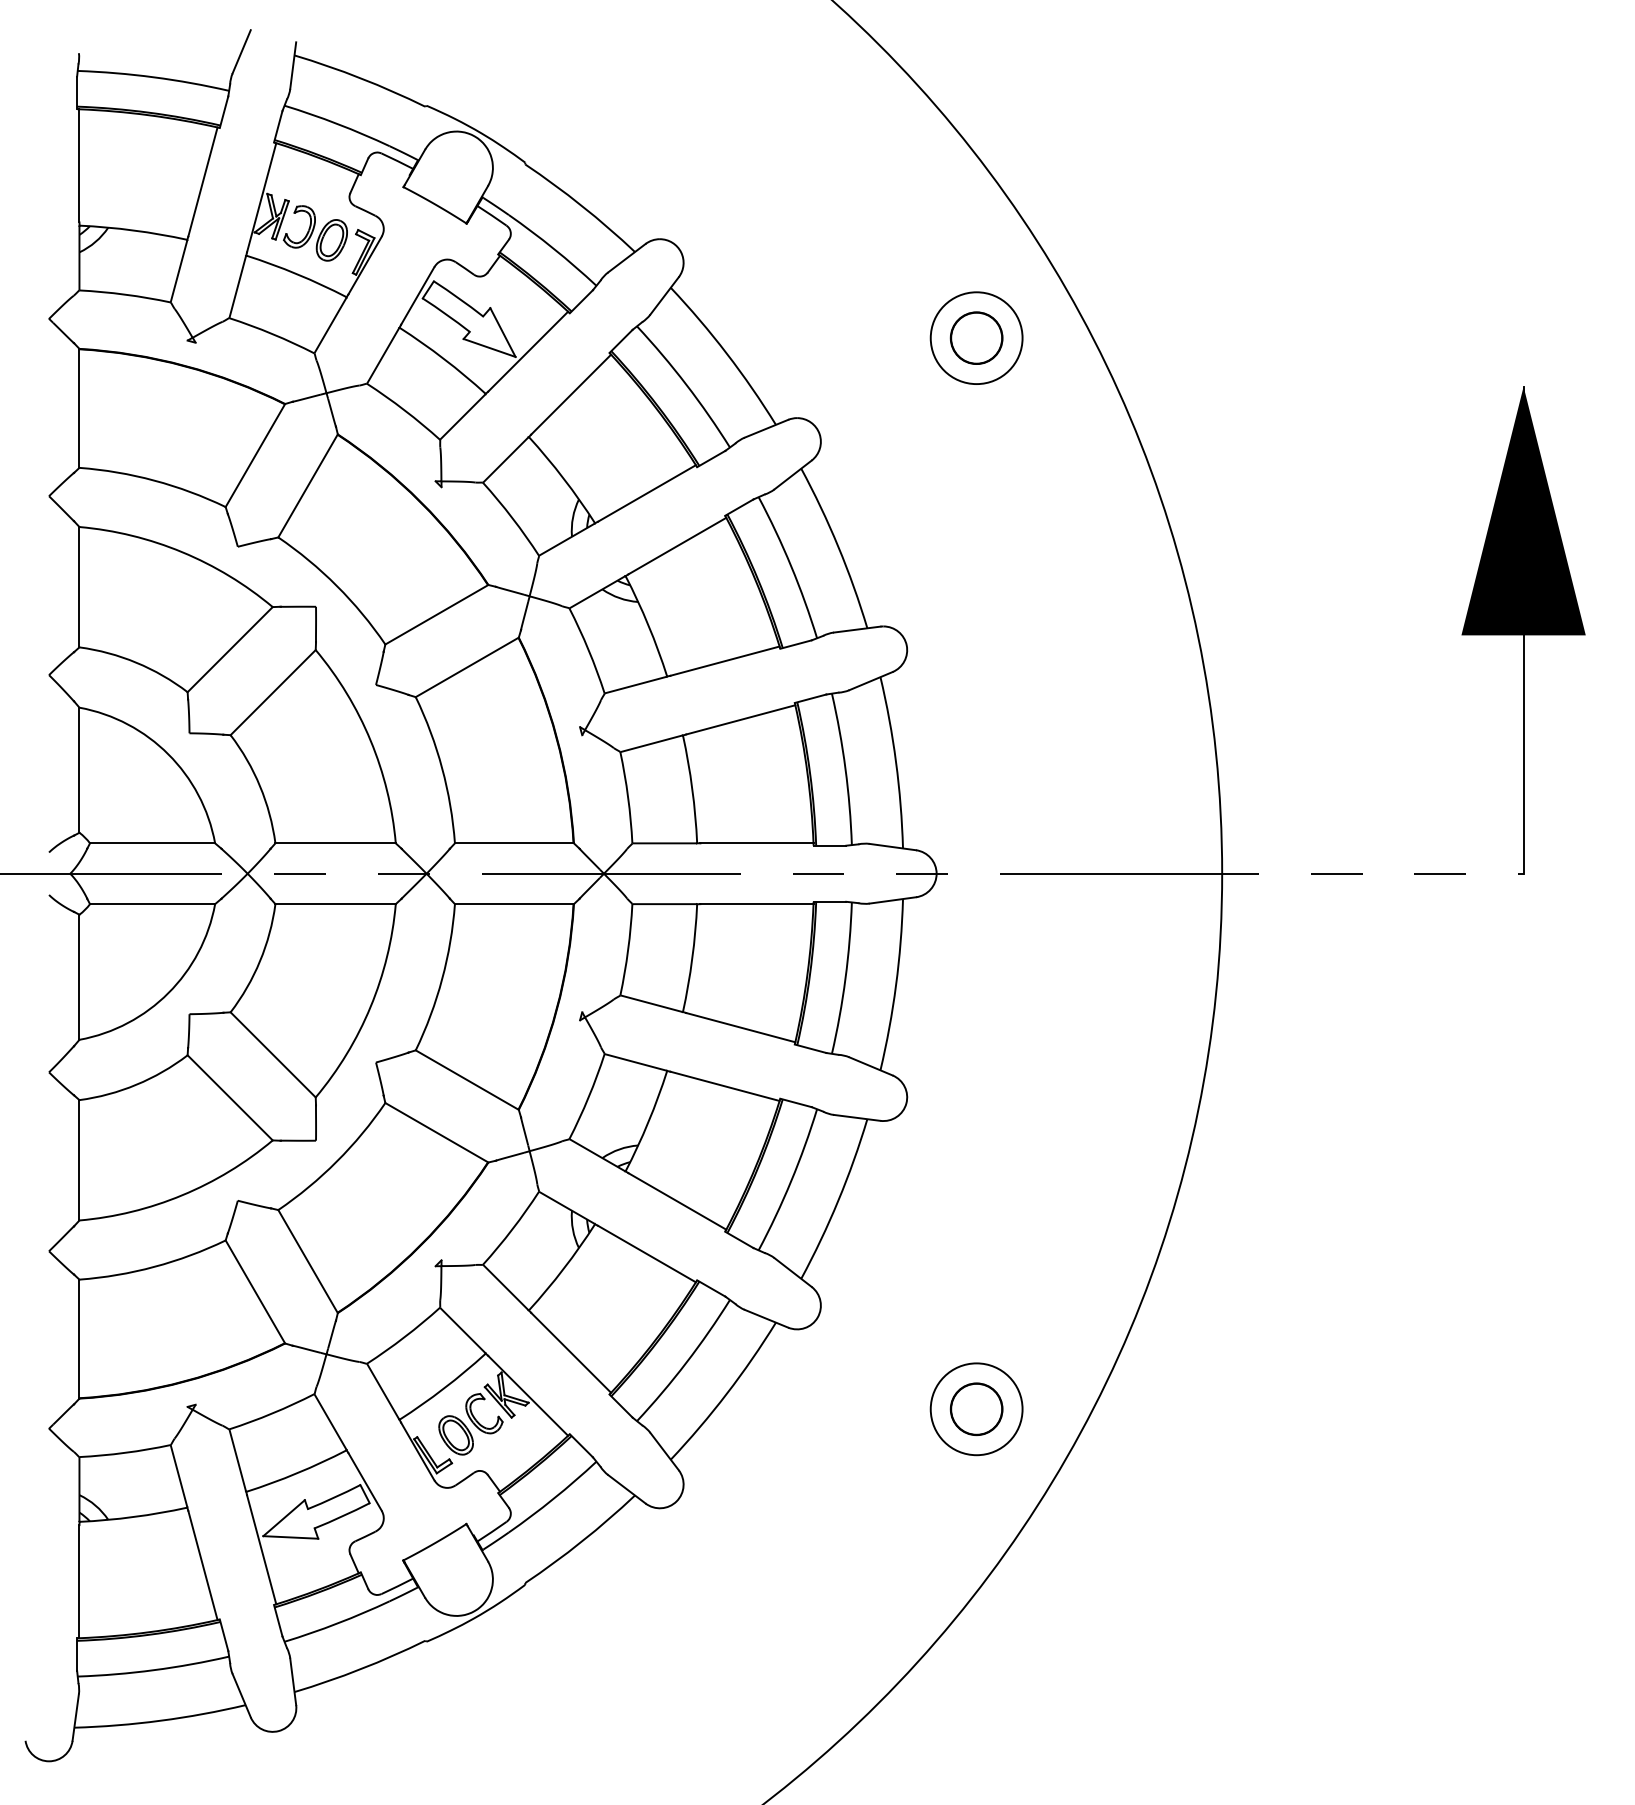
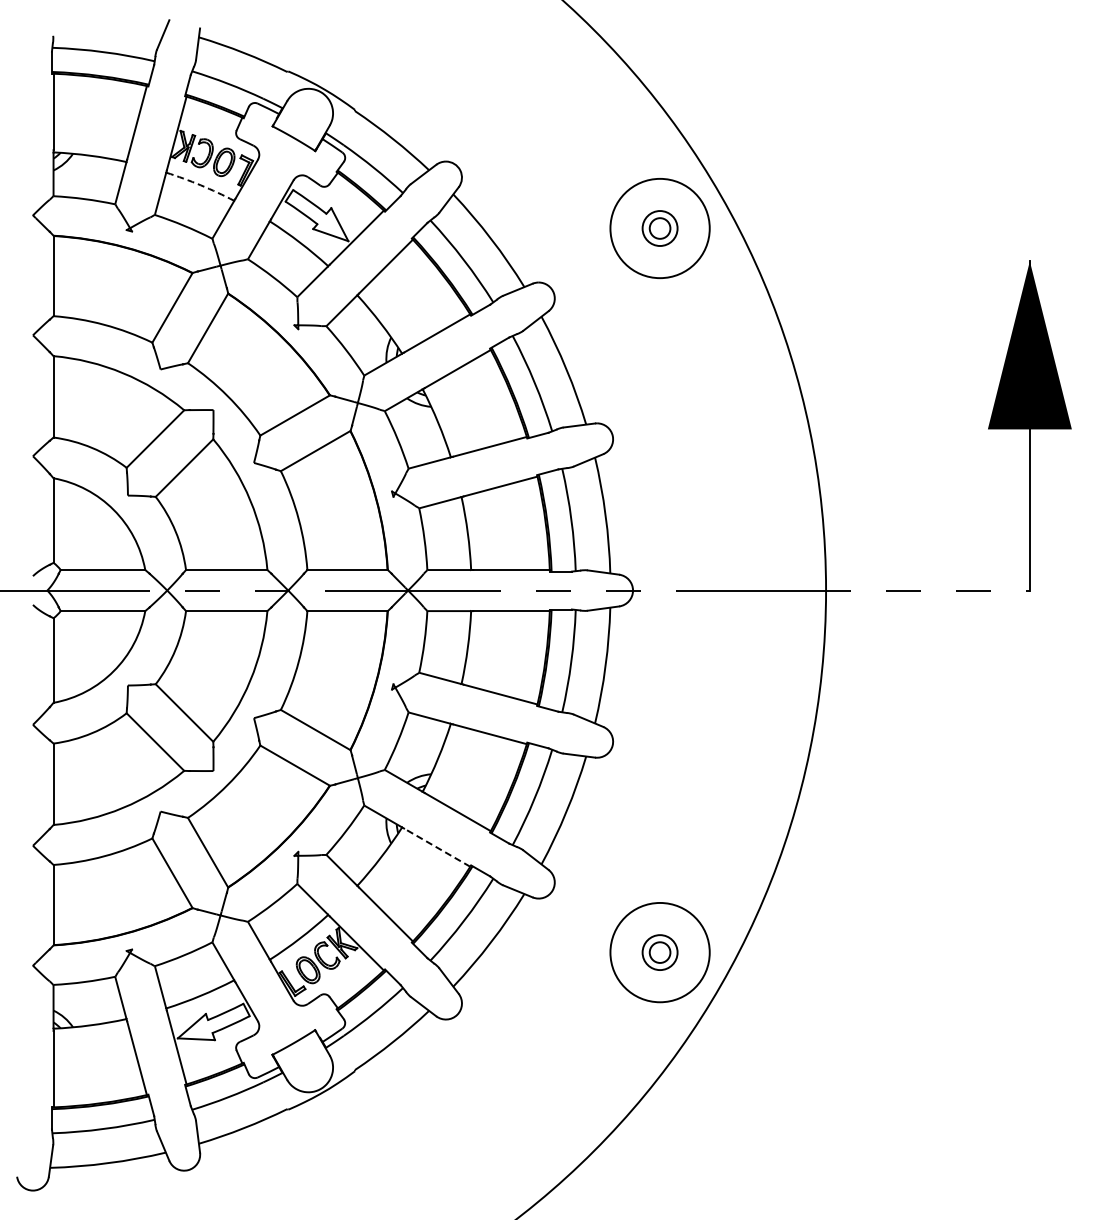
arc: (296, 274) -> (200, 185), solid -> dashed
circle: (975, 338) -> (659, 228), size x0.6
circle: (977, 338) -> (660, 228), size x1.6
line: (645, 1253) -> (436, 847), solid -> dashed
circle: (975, 1409) -> (659, 952), size x0.6
circle: (977, 1409) -> (660, 952), size x1.6

